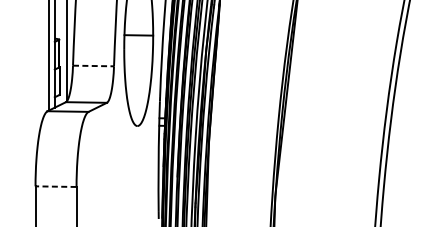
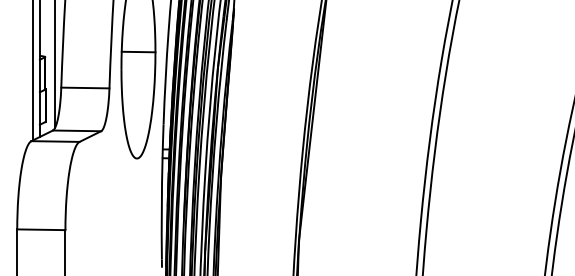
line: (93, 66) -> (85, 88), dashed -> solid
line: (55, 186) -> (40, 229), dashed -> solid

